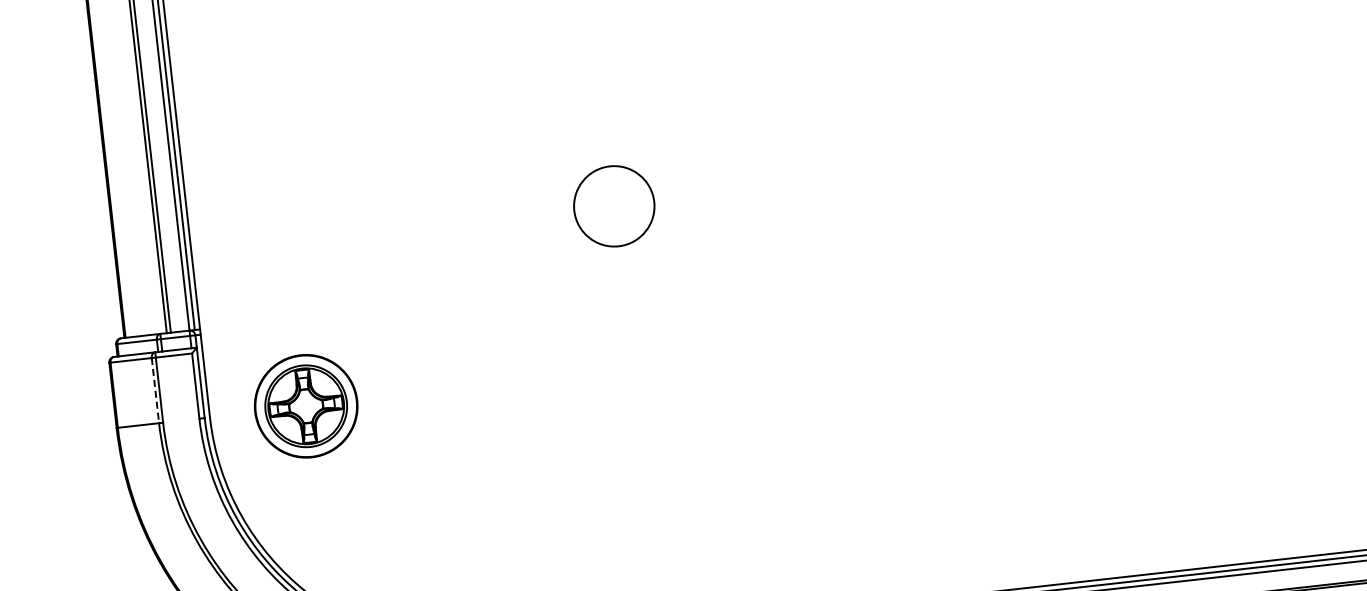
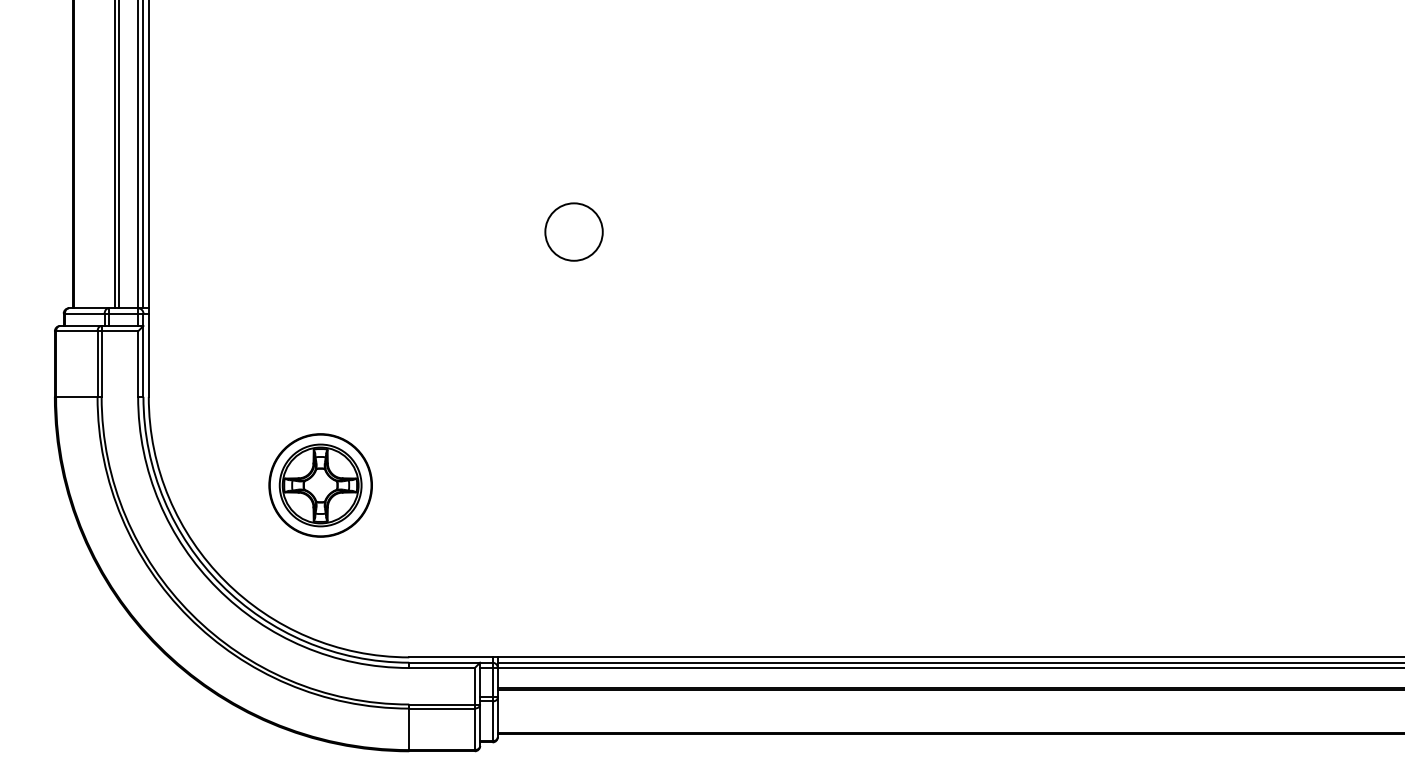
circle: (613, 205) -> (573, 231), size x0.71
line: (155, 391) -> (97, 364), dashed -> solid
part: (306, 406) -> (320, 485), moved

